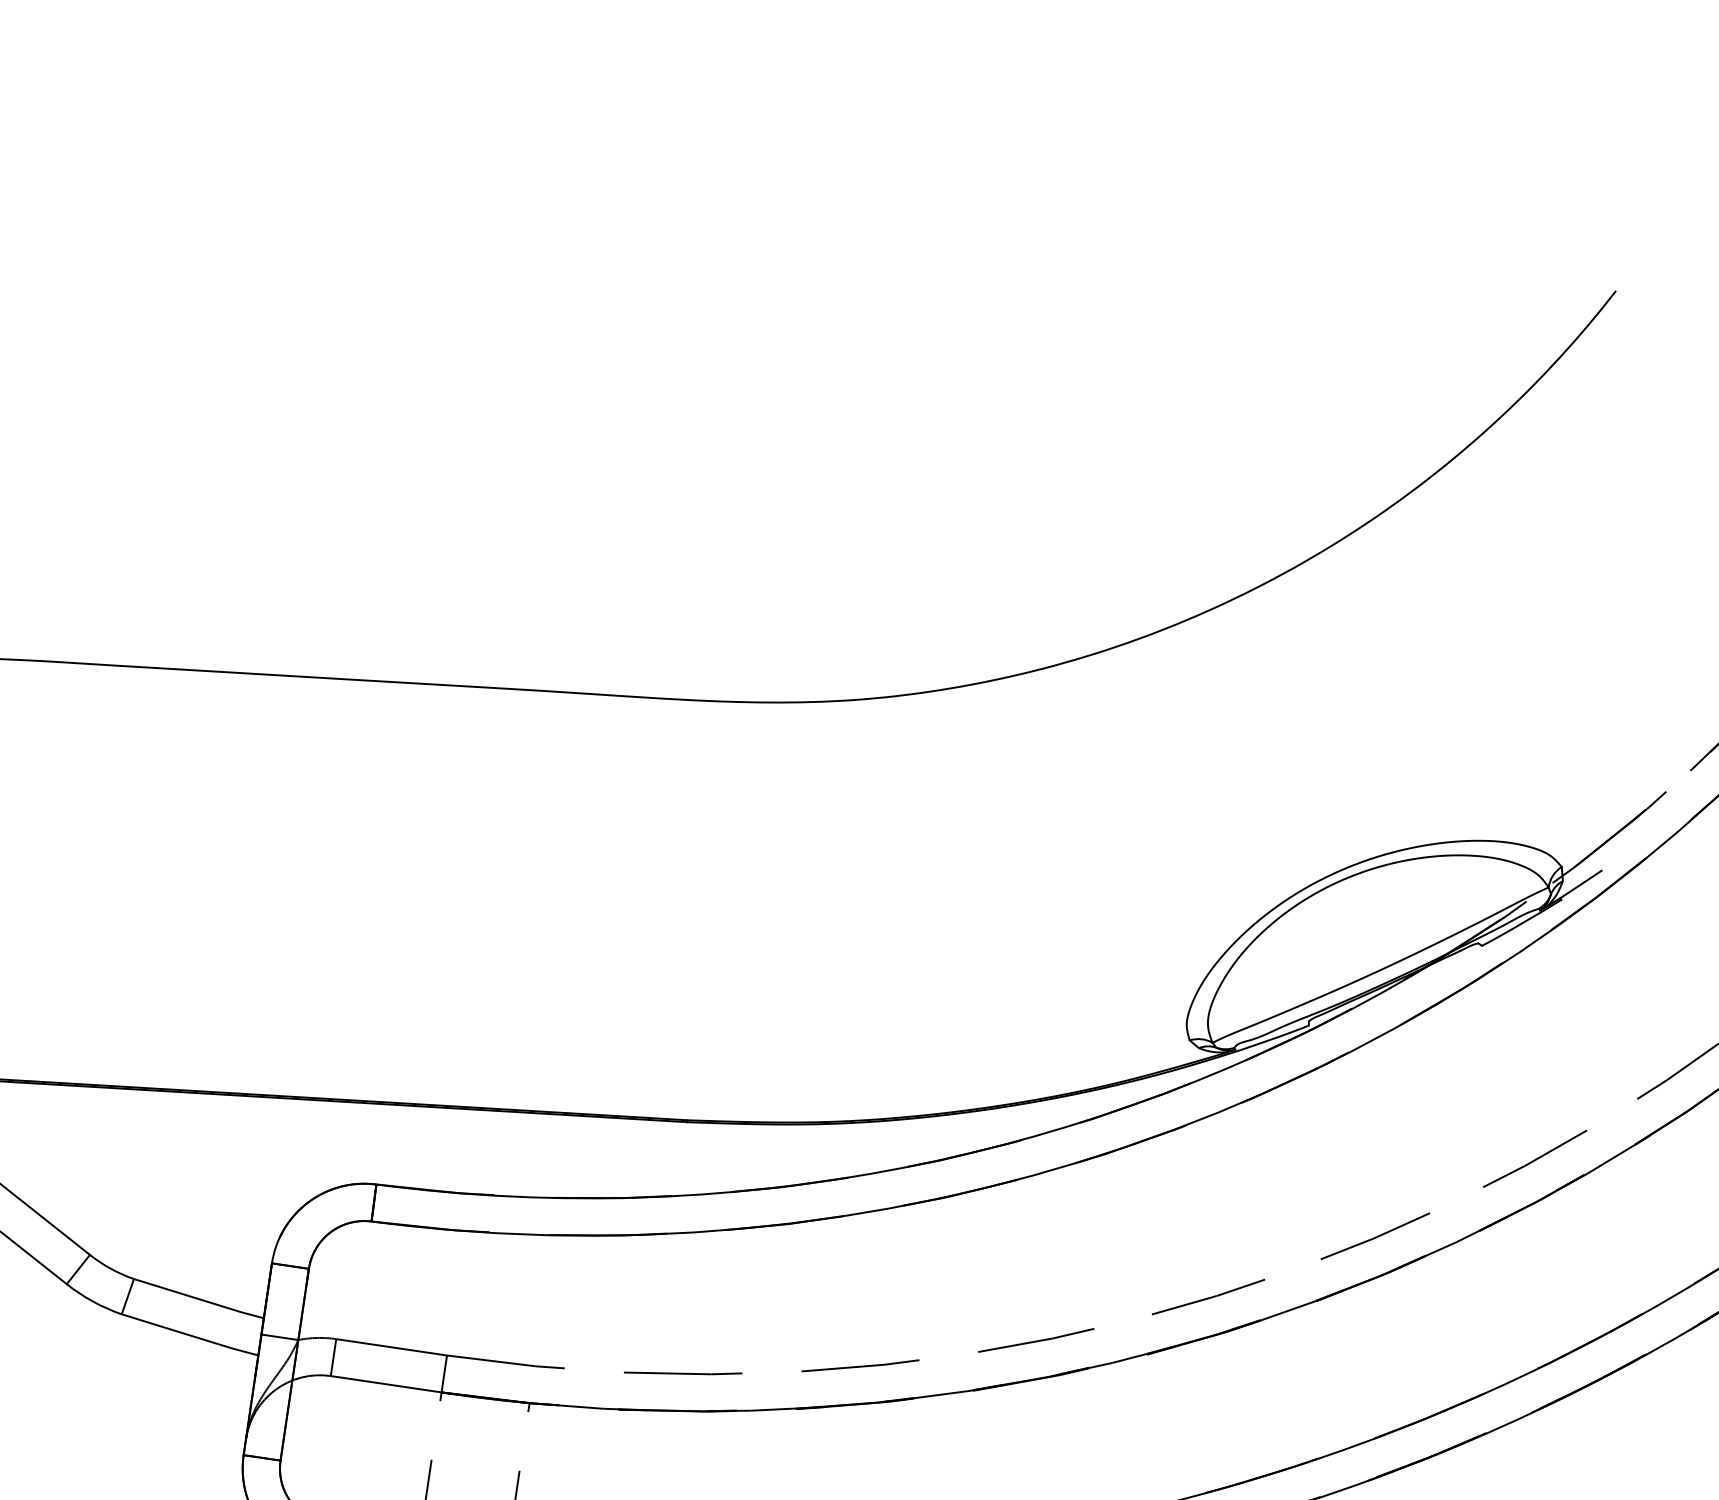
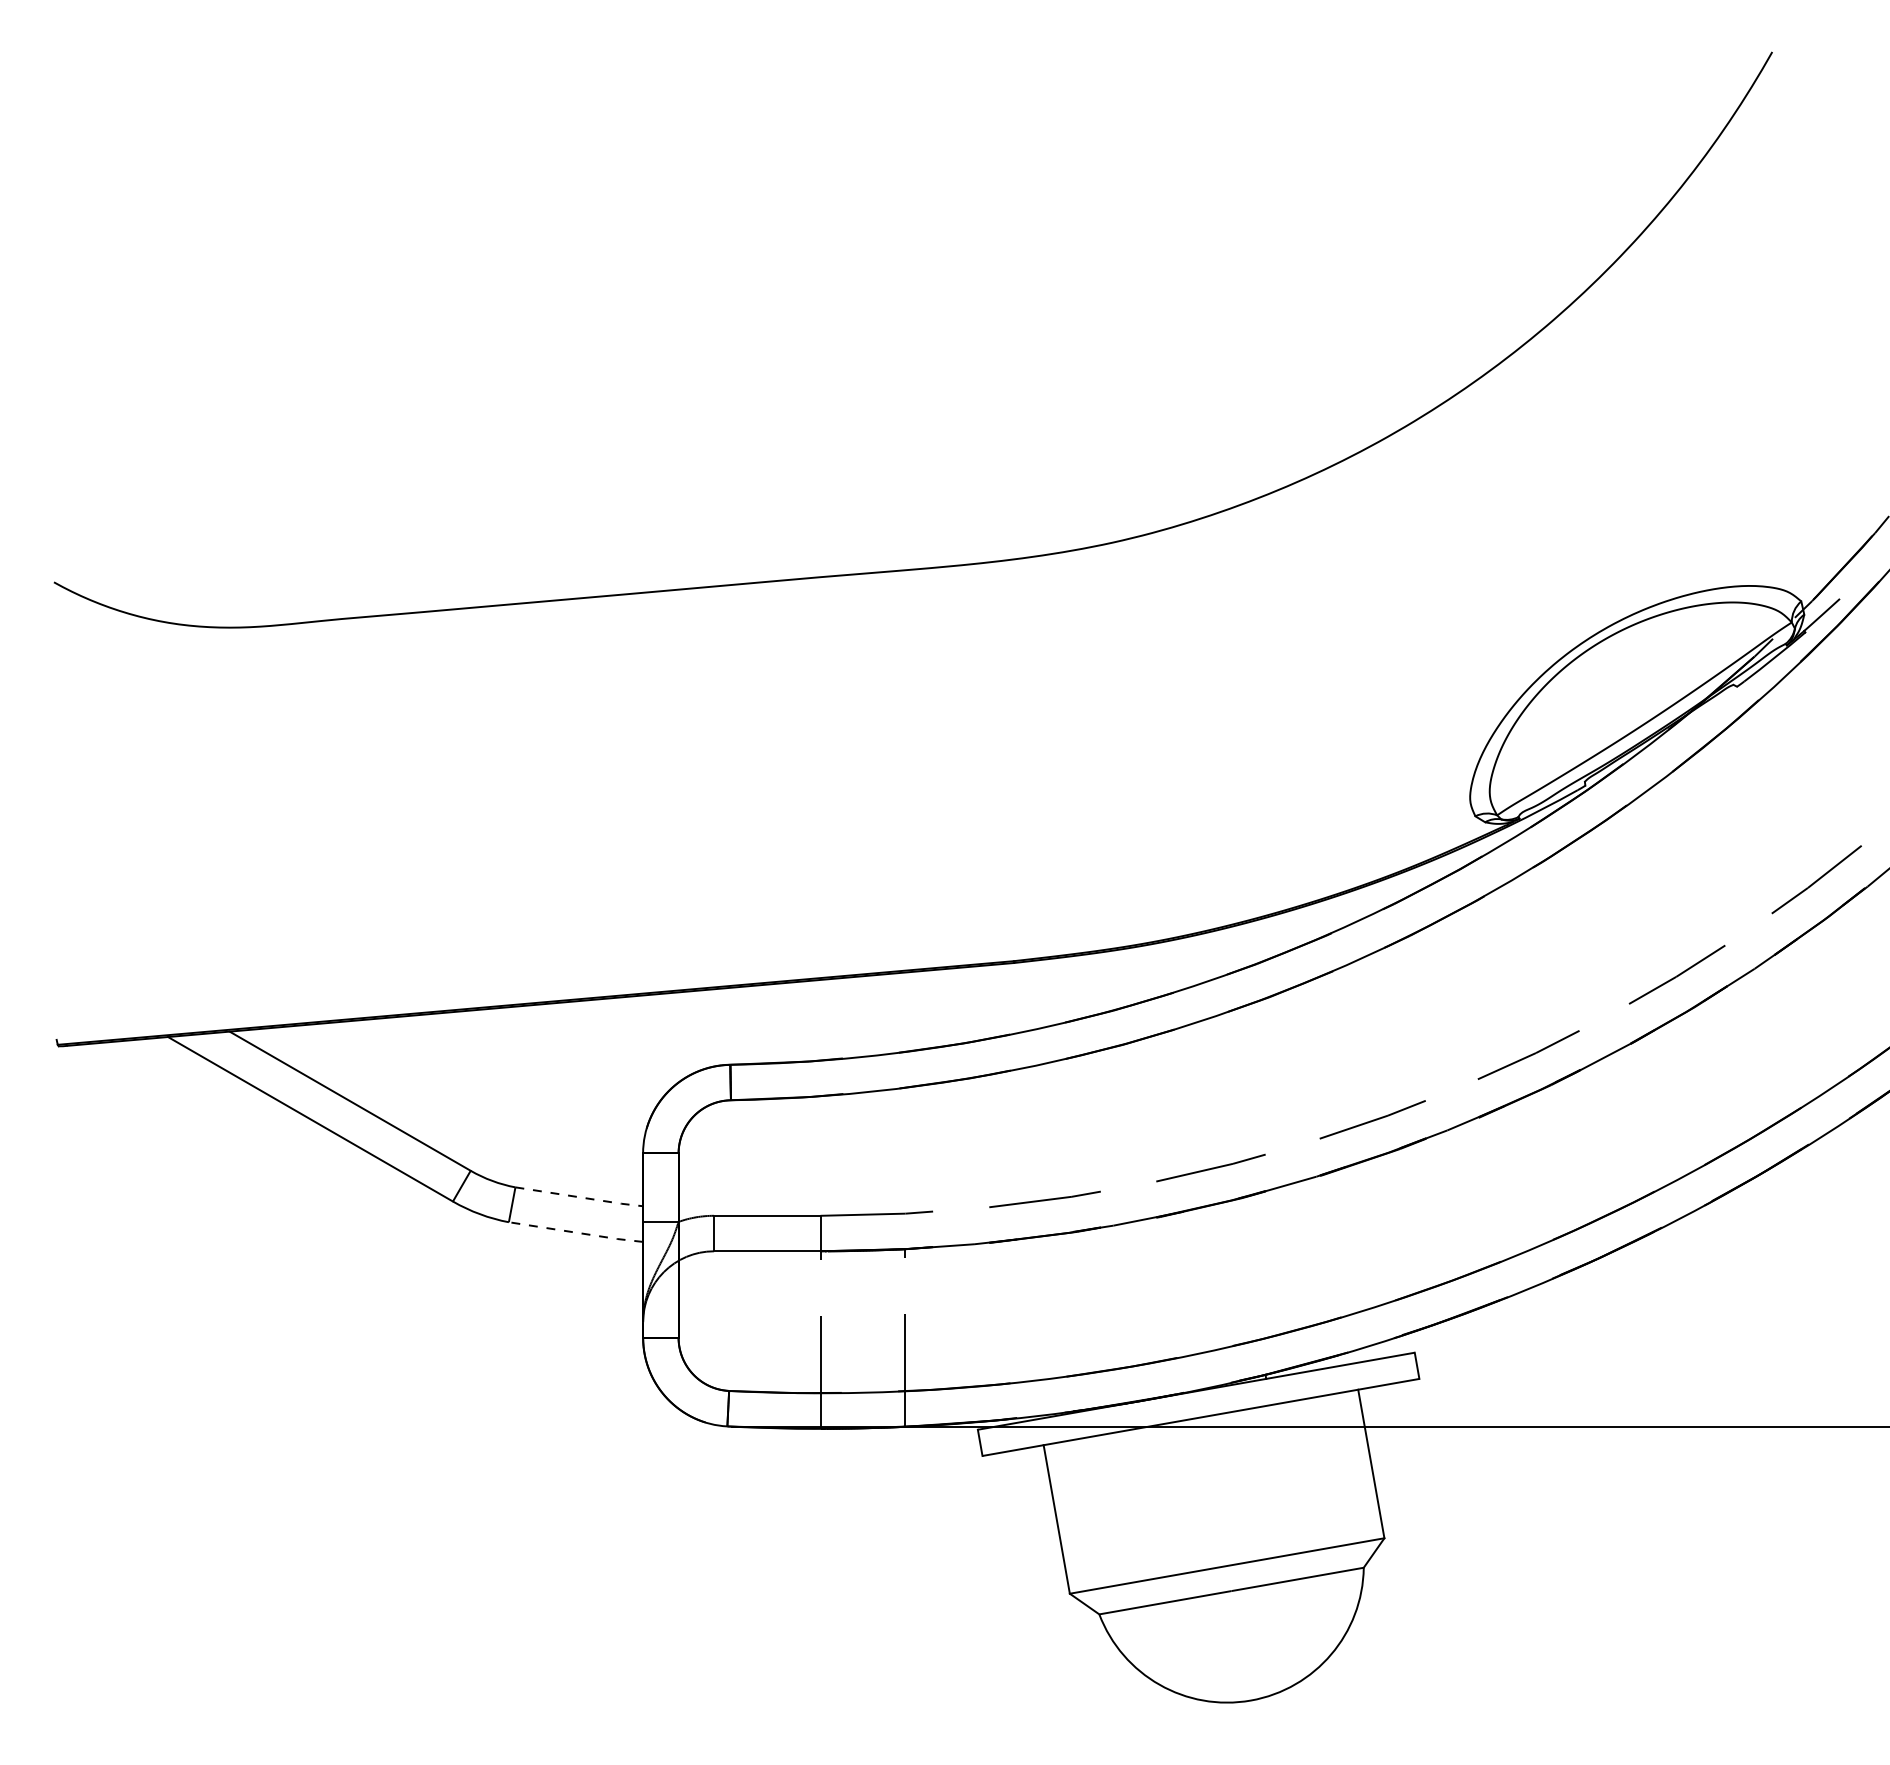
line: (200, 1299) -> (580, 1197), solid -> dashed
line: (190, 1335) -> (576, 1232), solid -> dashed

